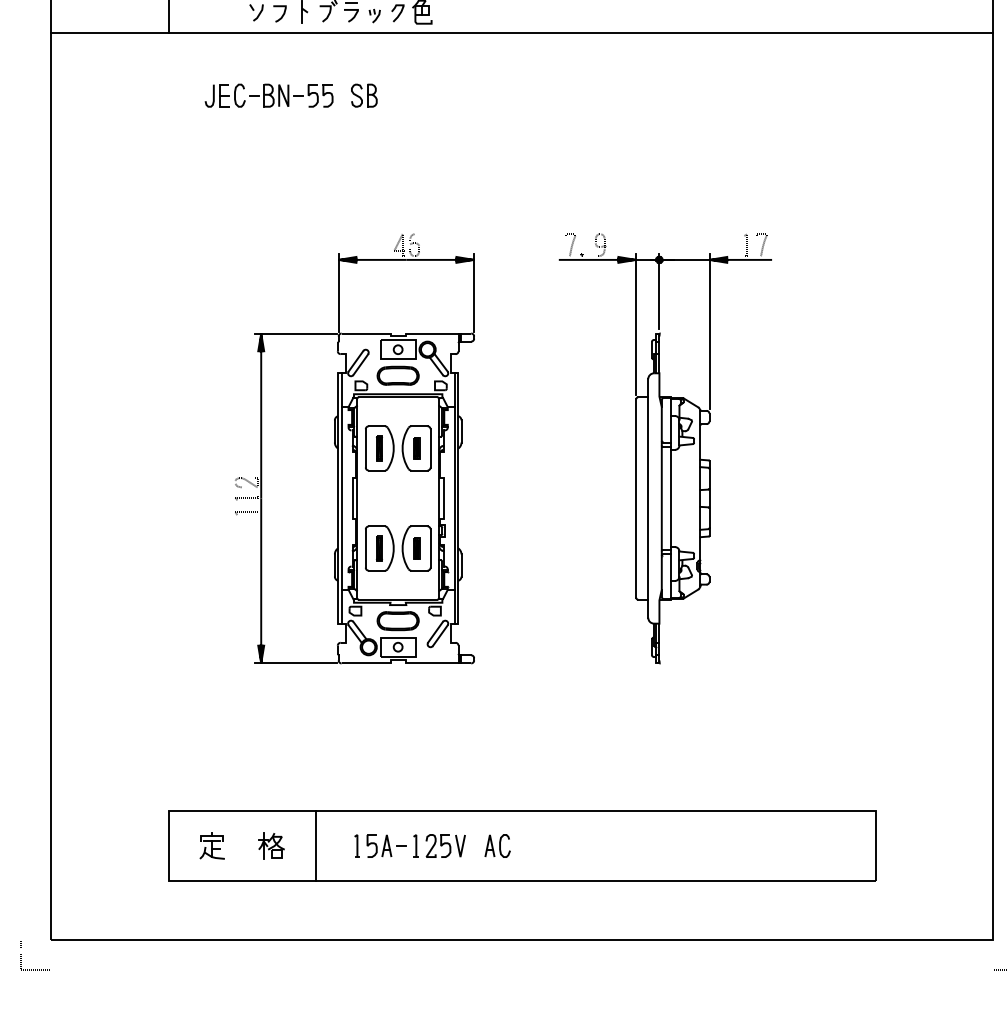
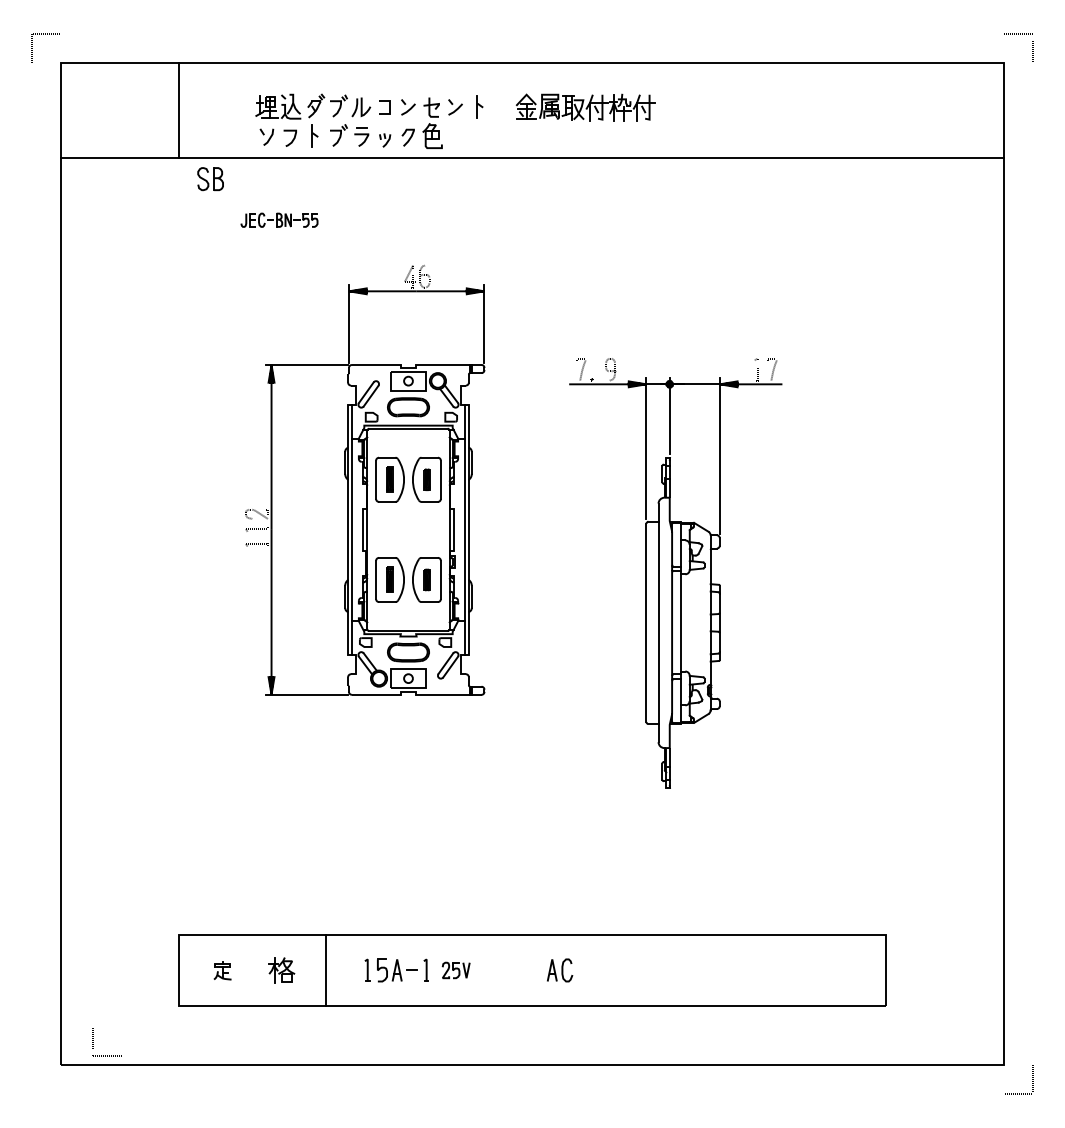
part: (269, 96) -> (279, 220), size x0.6
part: (364, 96) -> (210, 179), moved
part: (355, 449) -> (365, 480), moved
part: (212, 846) -> (222, 970), size x0.7
part: (446, 846) -> (456, 970), size x0.7
part: (498, 846) -> (560, 970), moved
line: (22, 956) -> (93, 1042), moved

